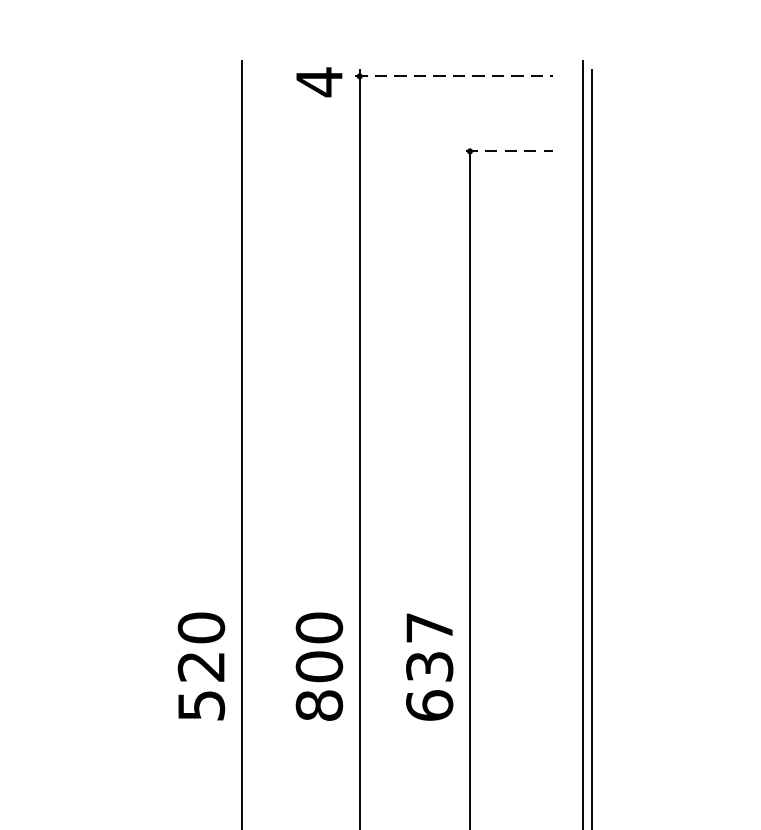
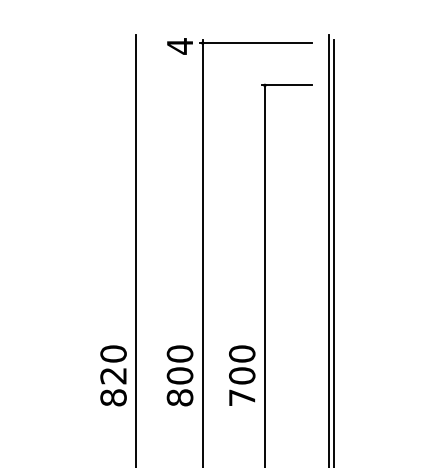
line: (455, 77) -> (256, 43), dashed -> solid
line: (510, 151) -> (287, 85), dashed -> solid
text: (428, 666) -> (241, 375), 637 -> 700
text: (201, 705) -> (113, 397), 520 -> 820

